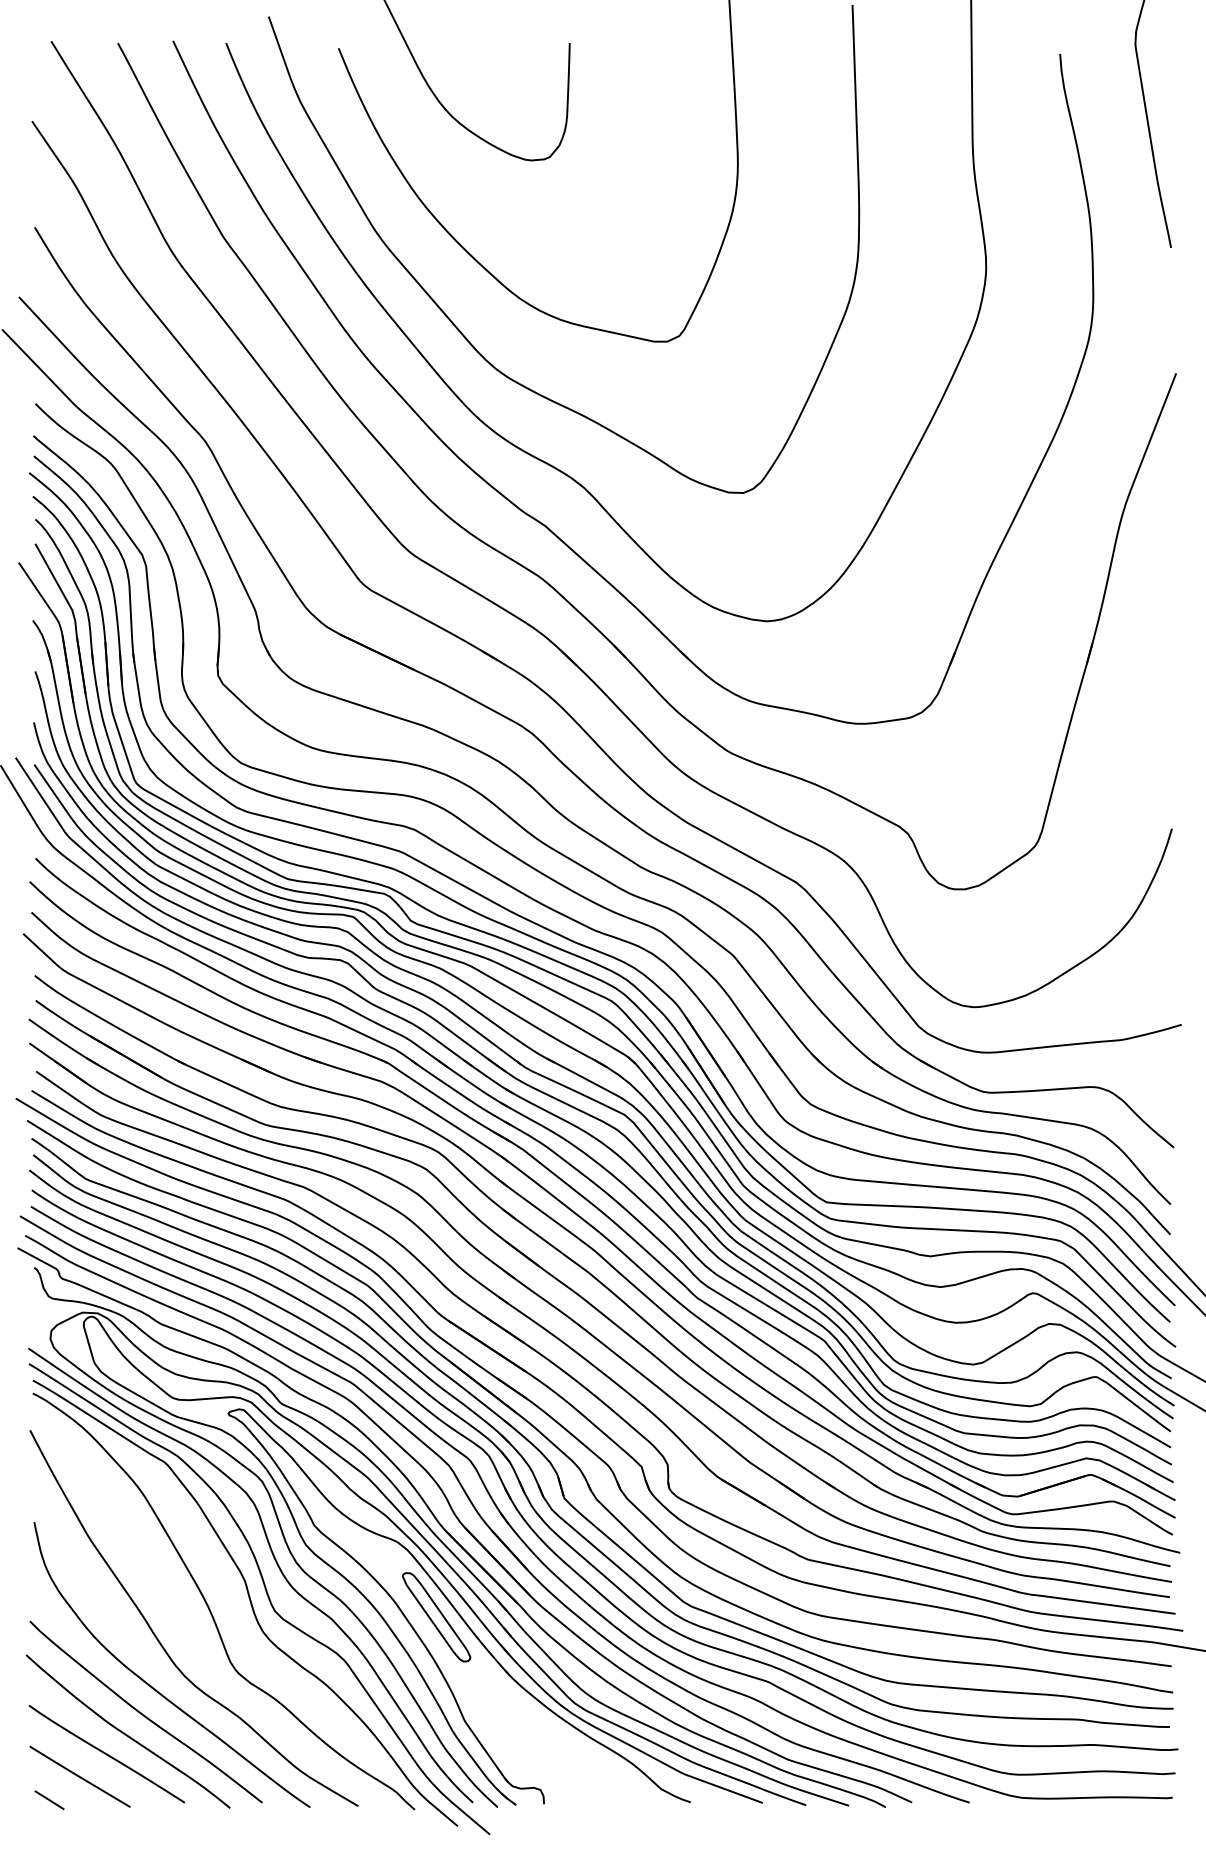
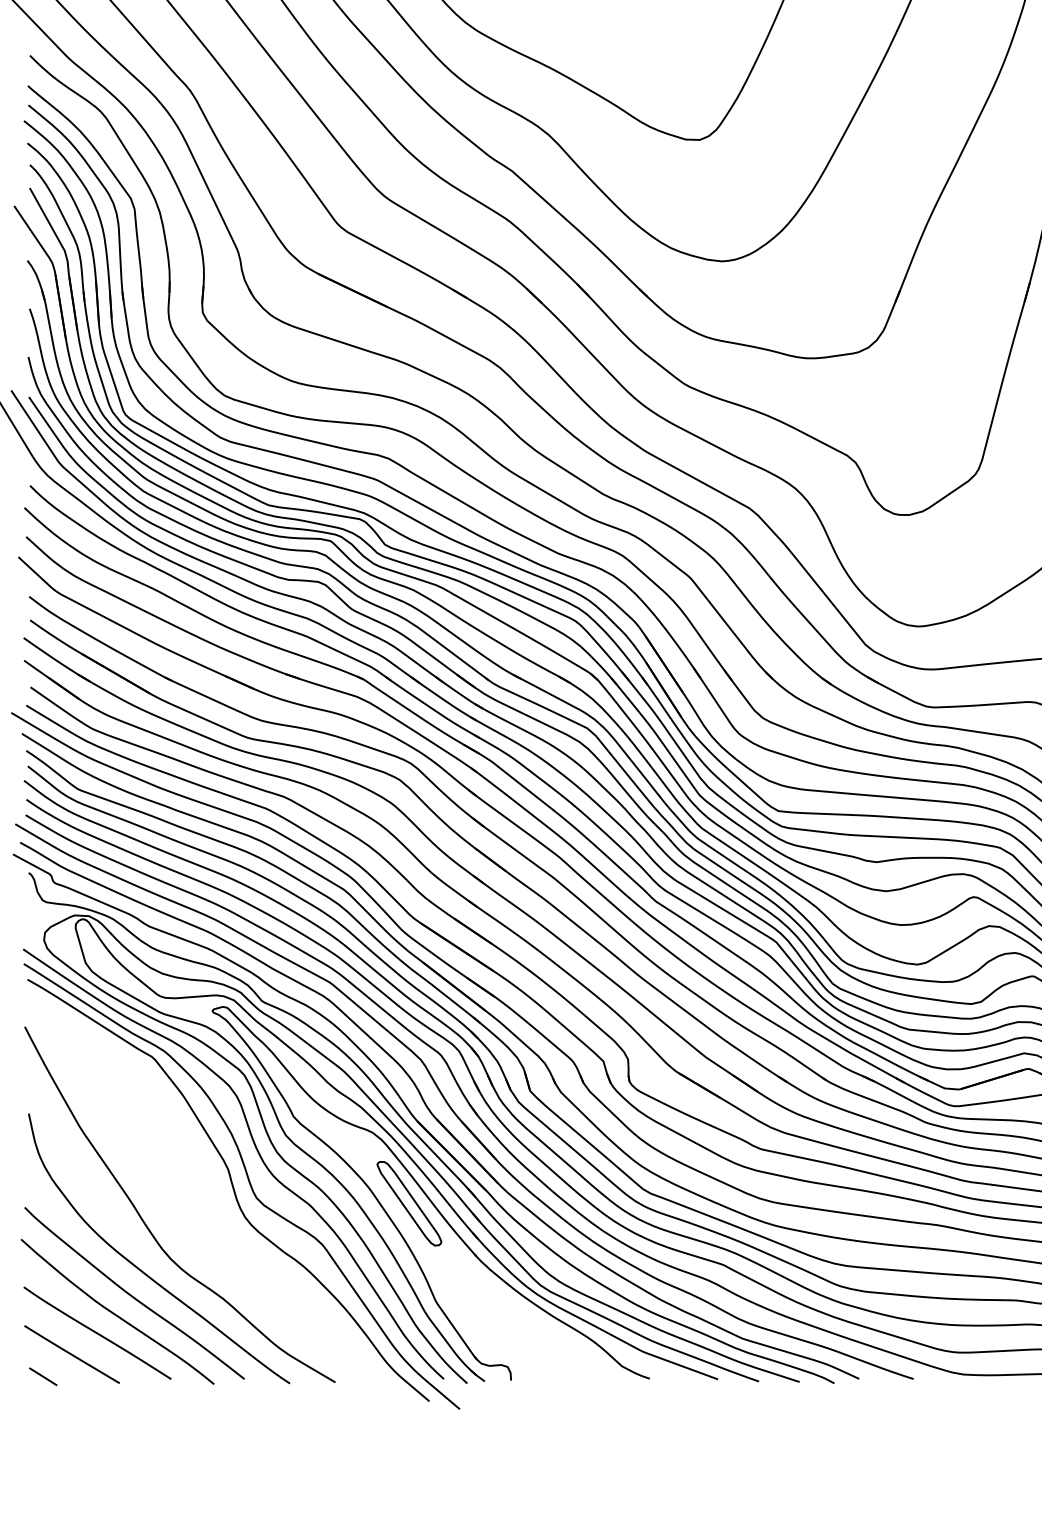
curve: (209, 1606) -> (194, 1193), removed

